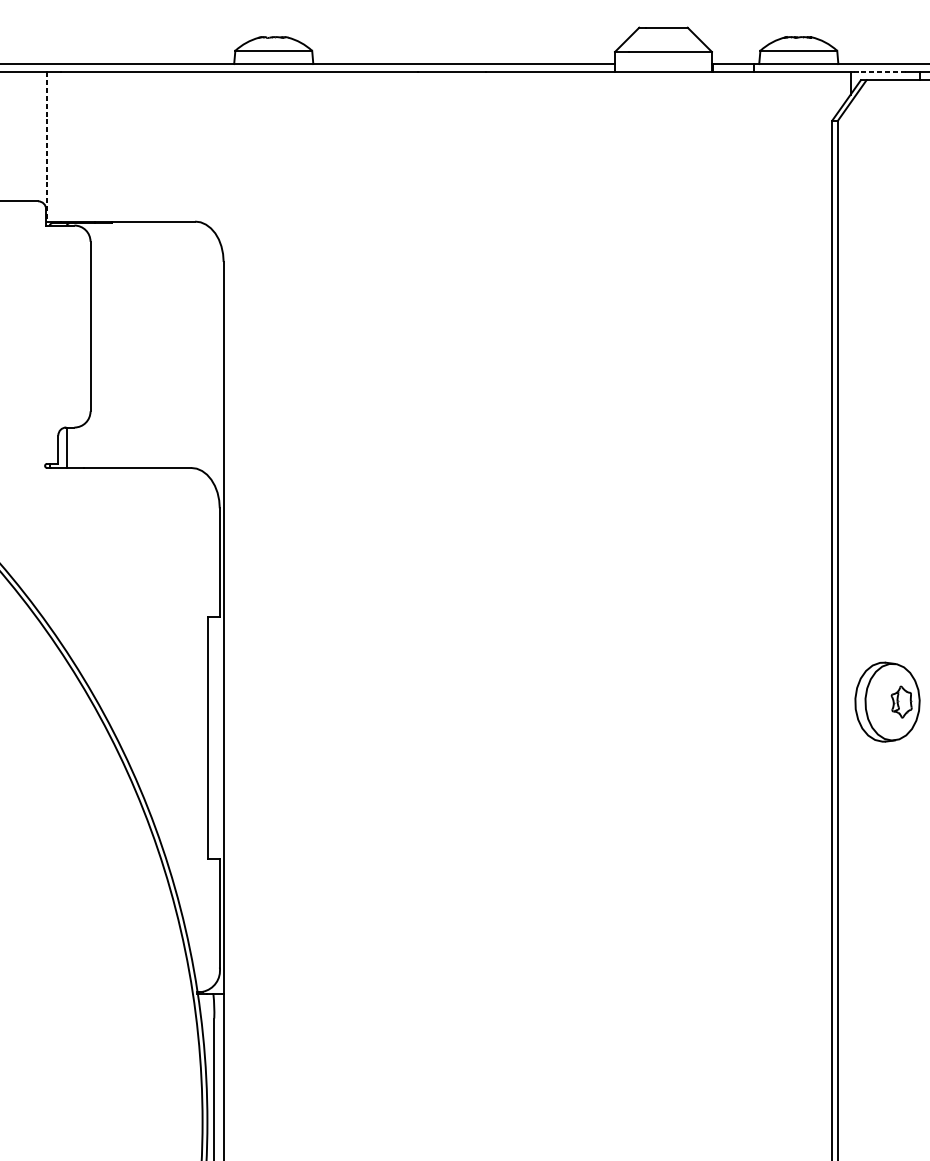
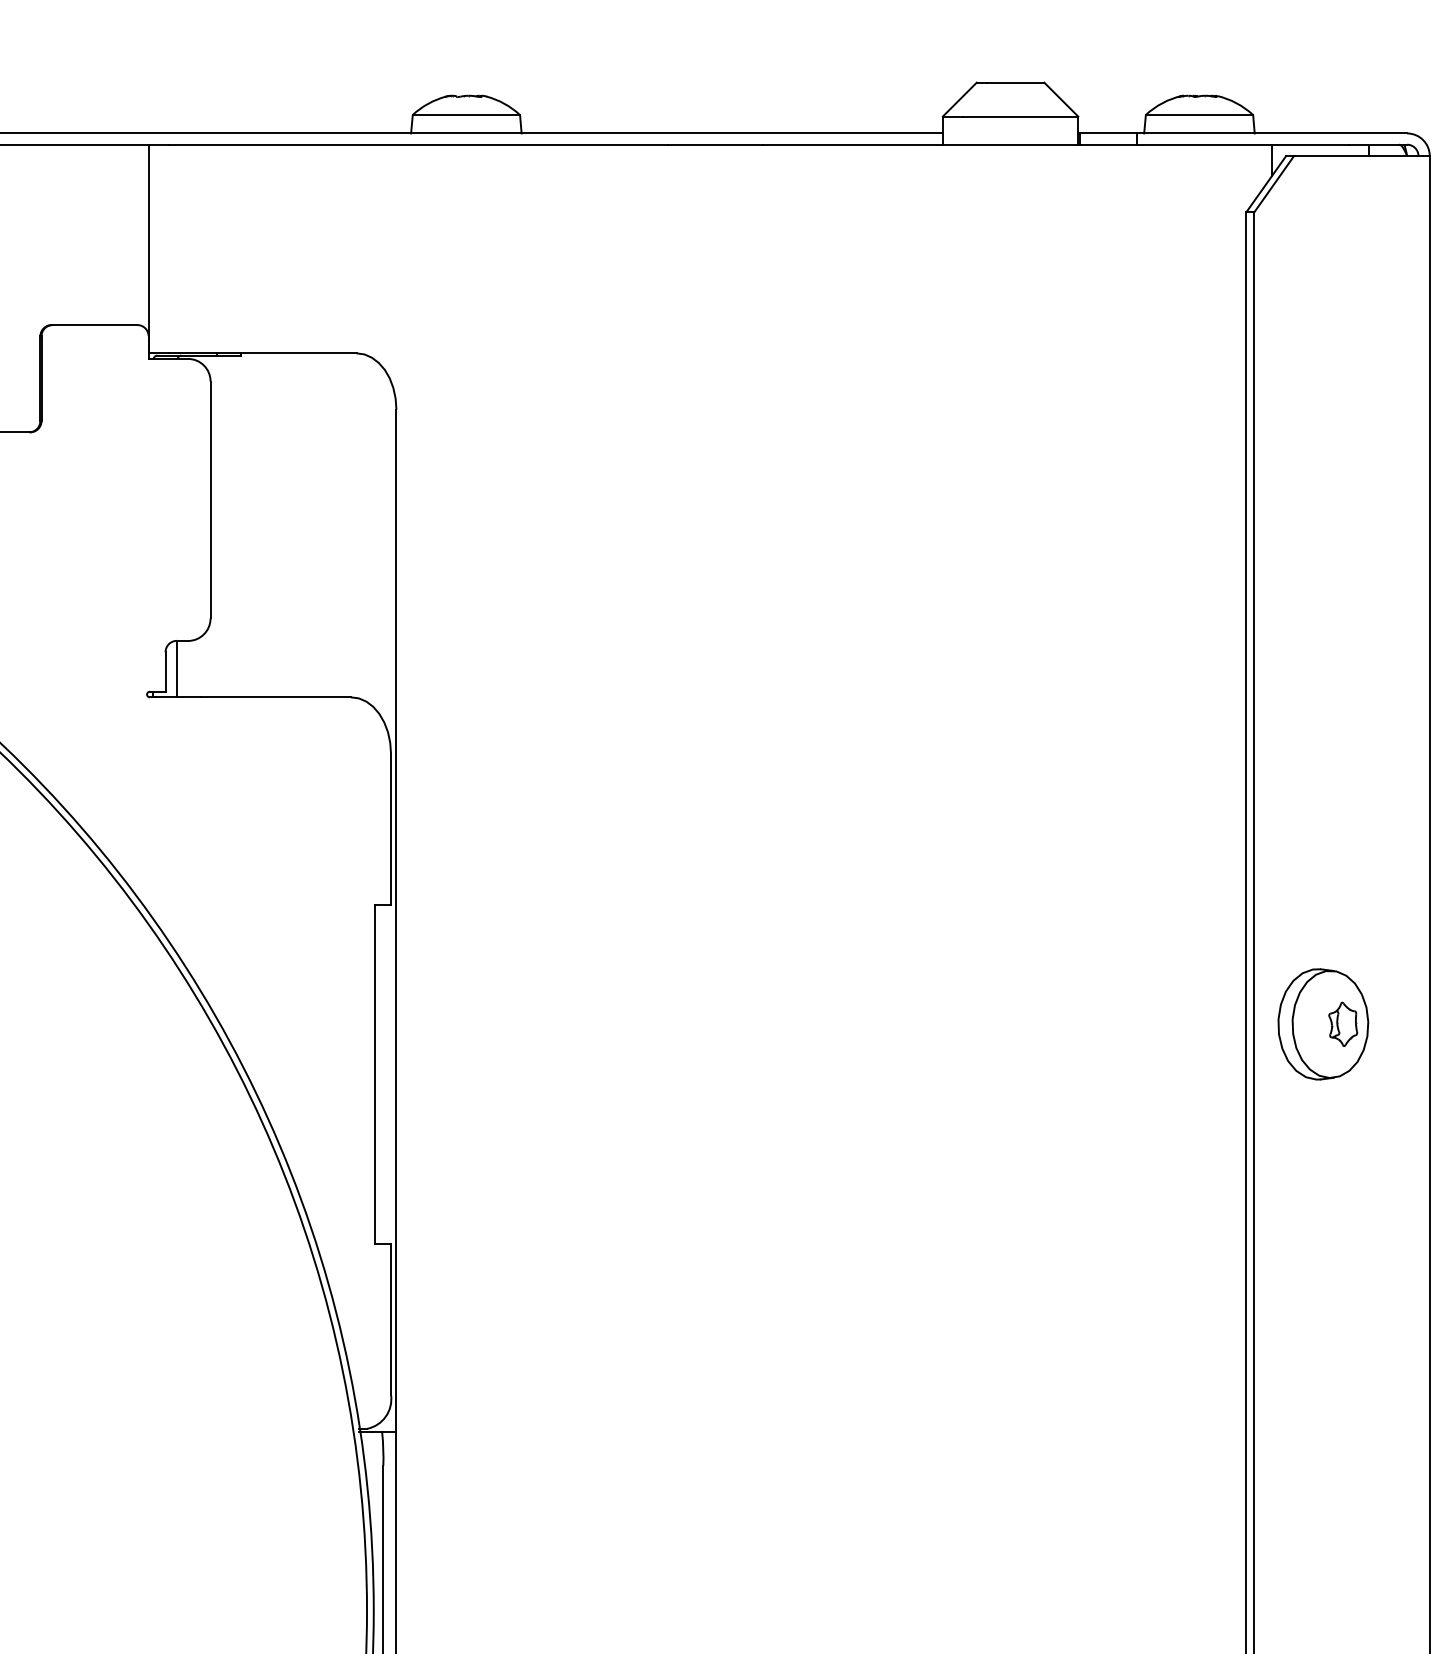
line: (879, 71) -> (1312, 144), dashed -> solid
line: (46, 147) -> (149, 249), dashed -> solid

